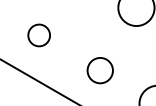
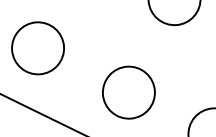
circle: (39, 35) -> (38, 48), size x1.67
circle: (100, 70) -> (129, 92), size x1.43

